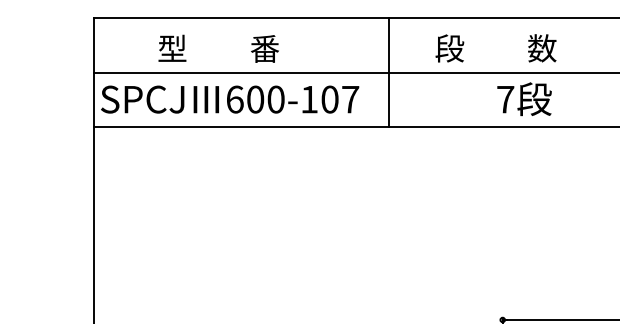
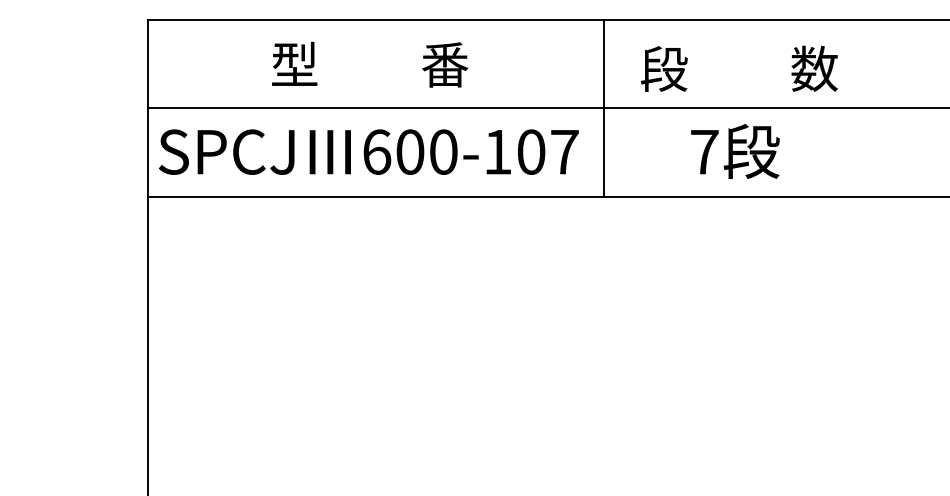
text: (218, 48) -> (369, 64), moved
text: (495, 48) -> (738, 69), moved
line: (388, 72) -> (603, 108), moved
text: (524, 99) -> (735, 151), moved

